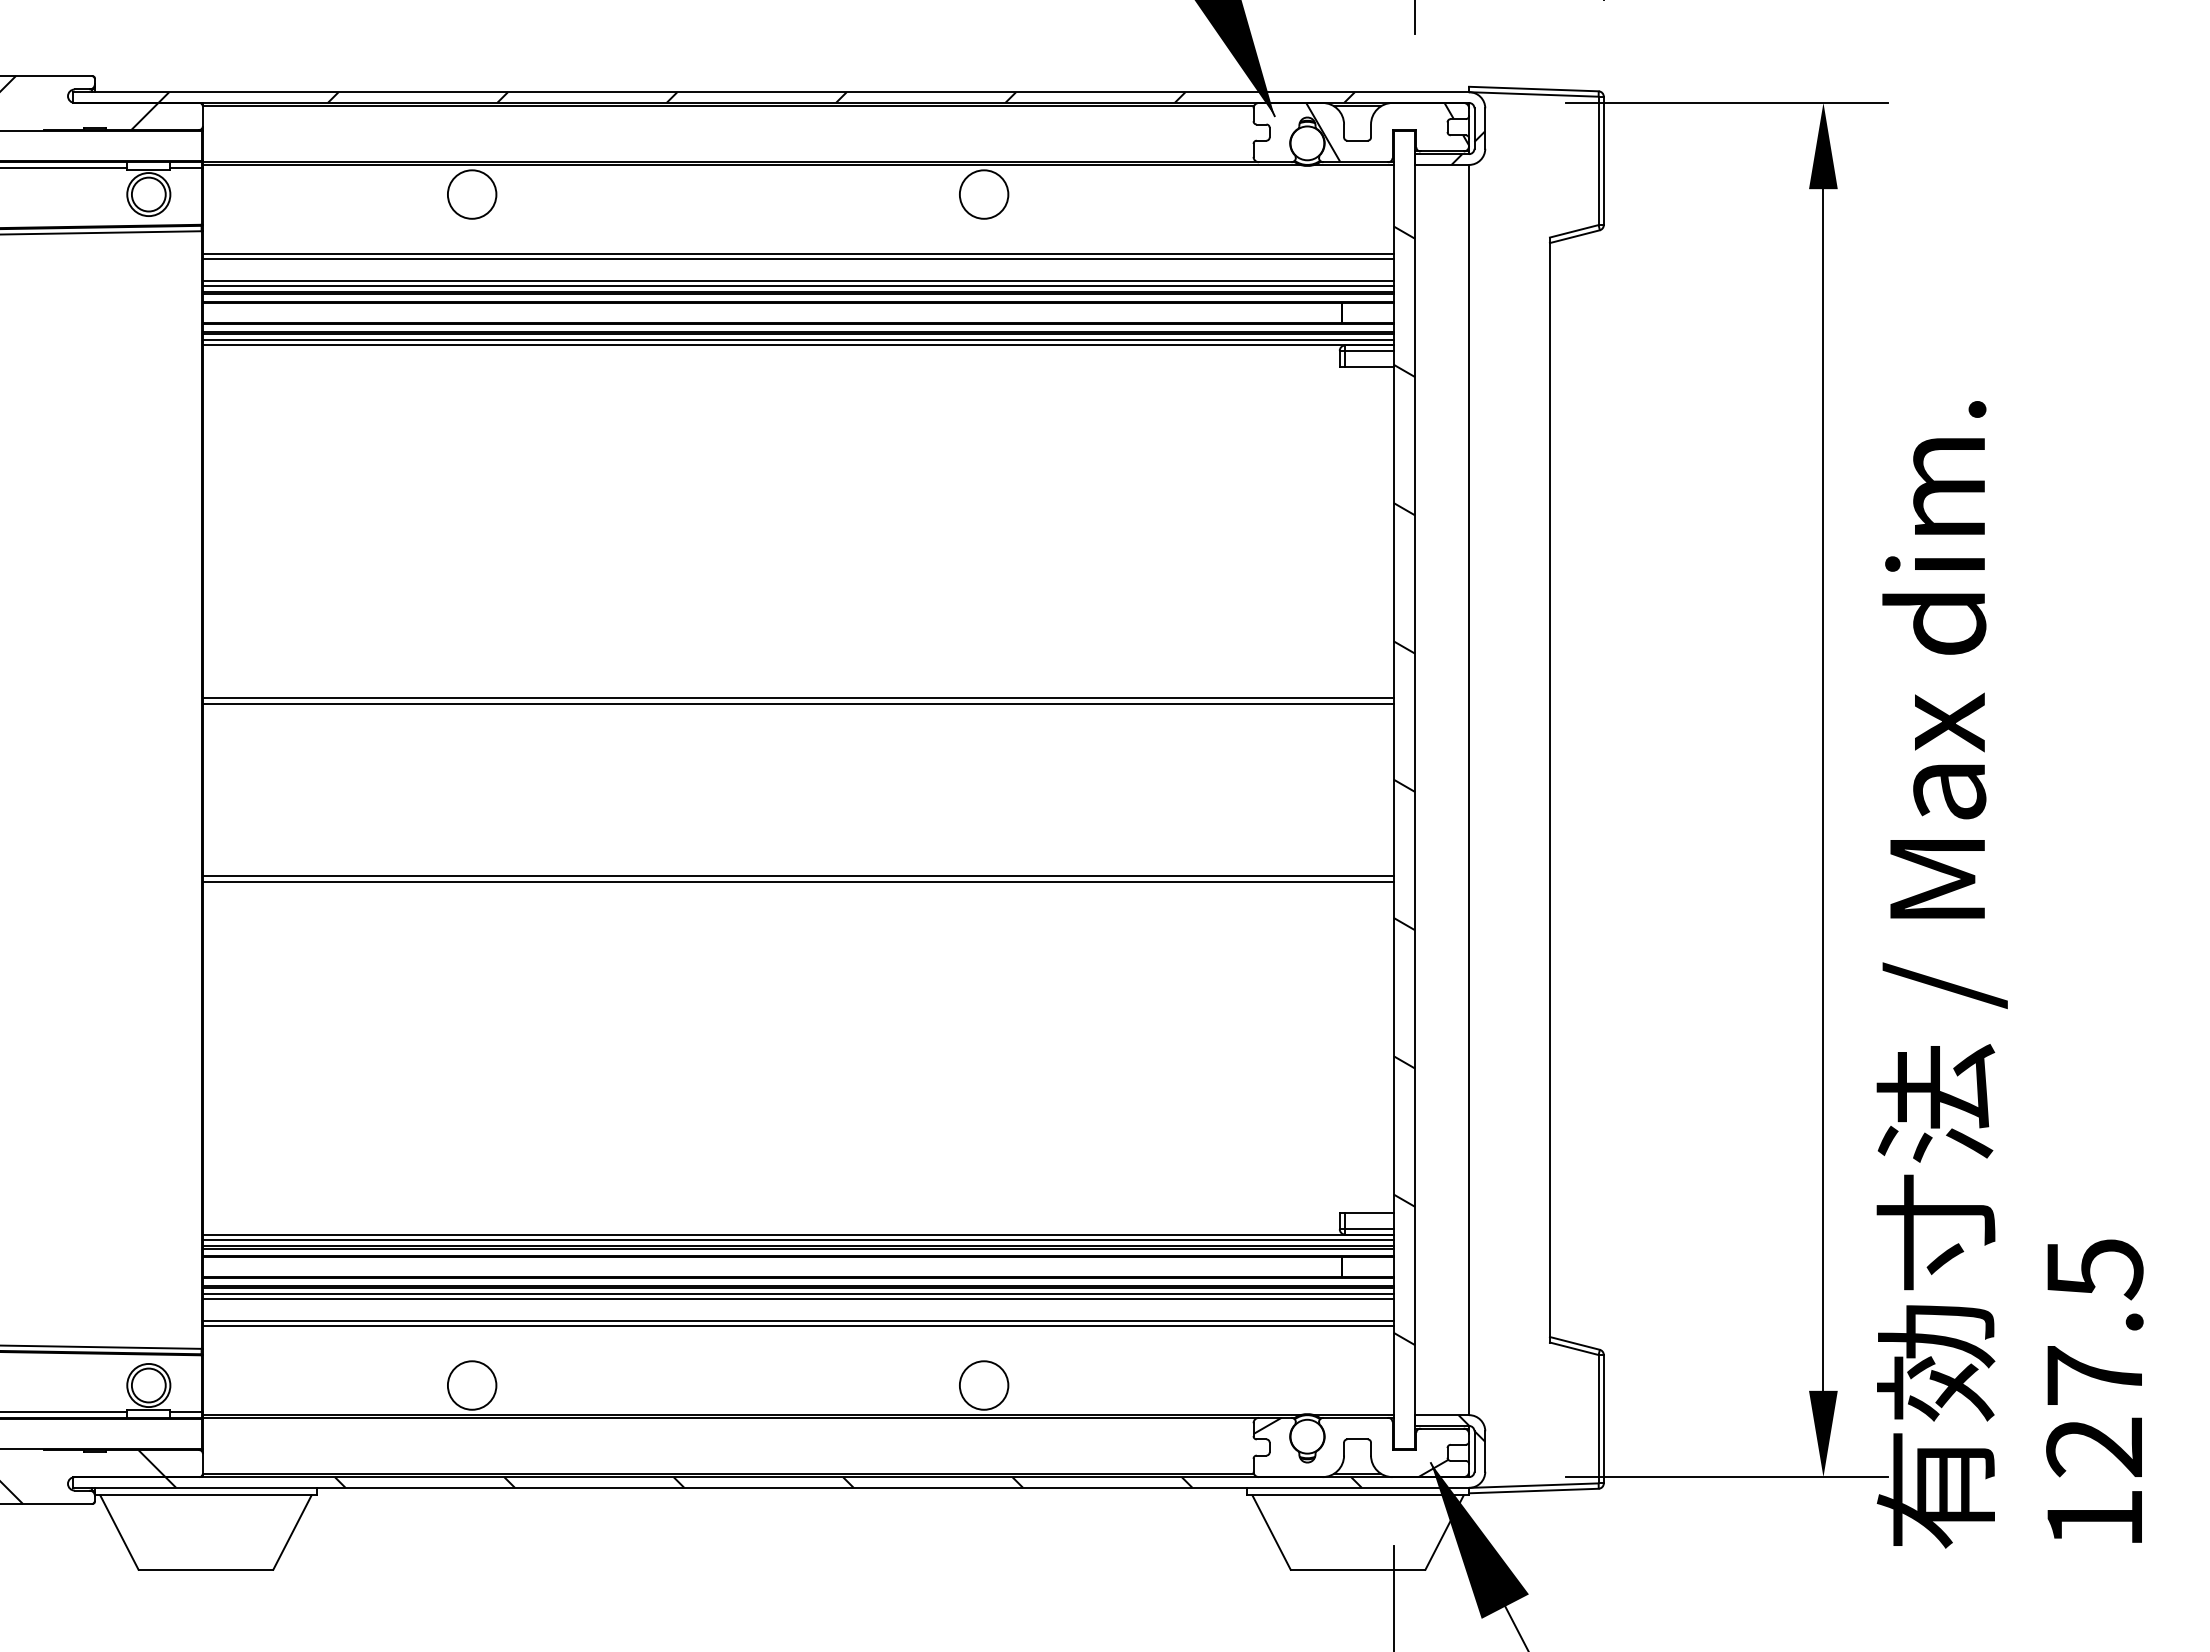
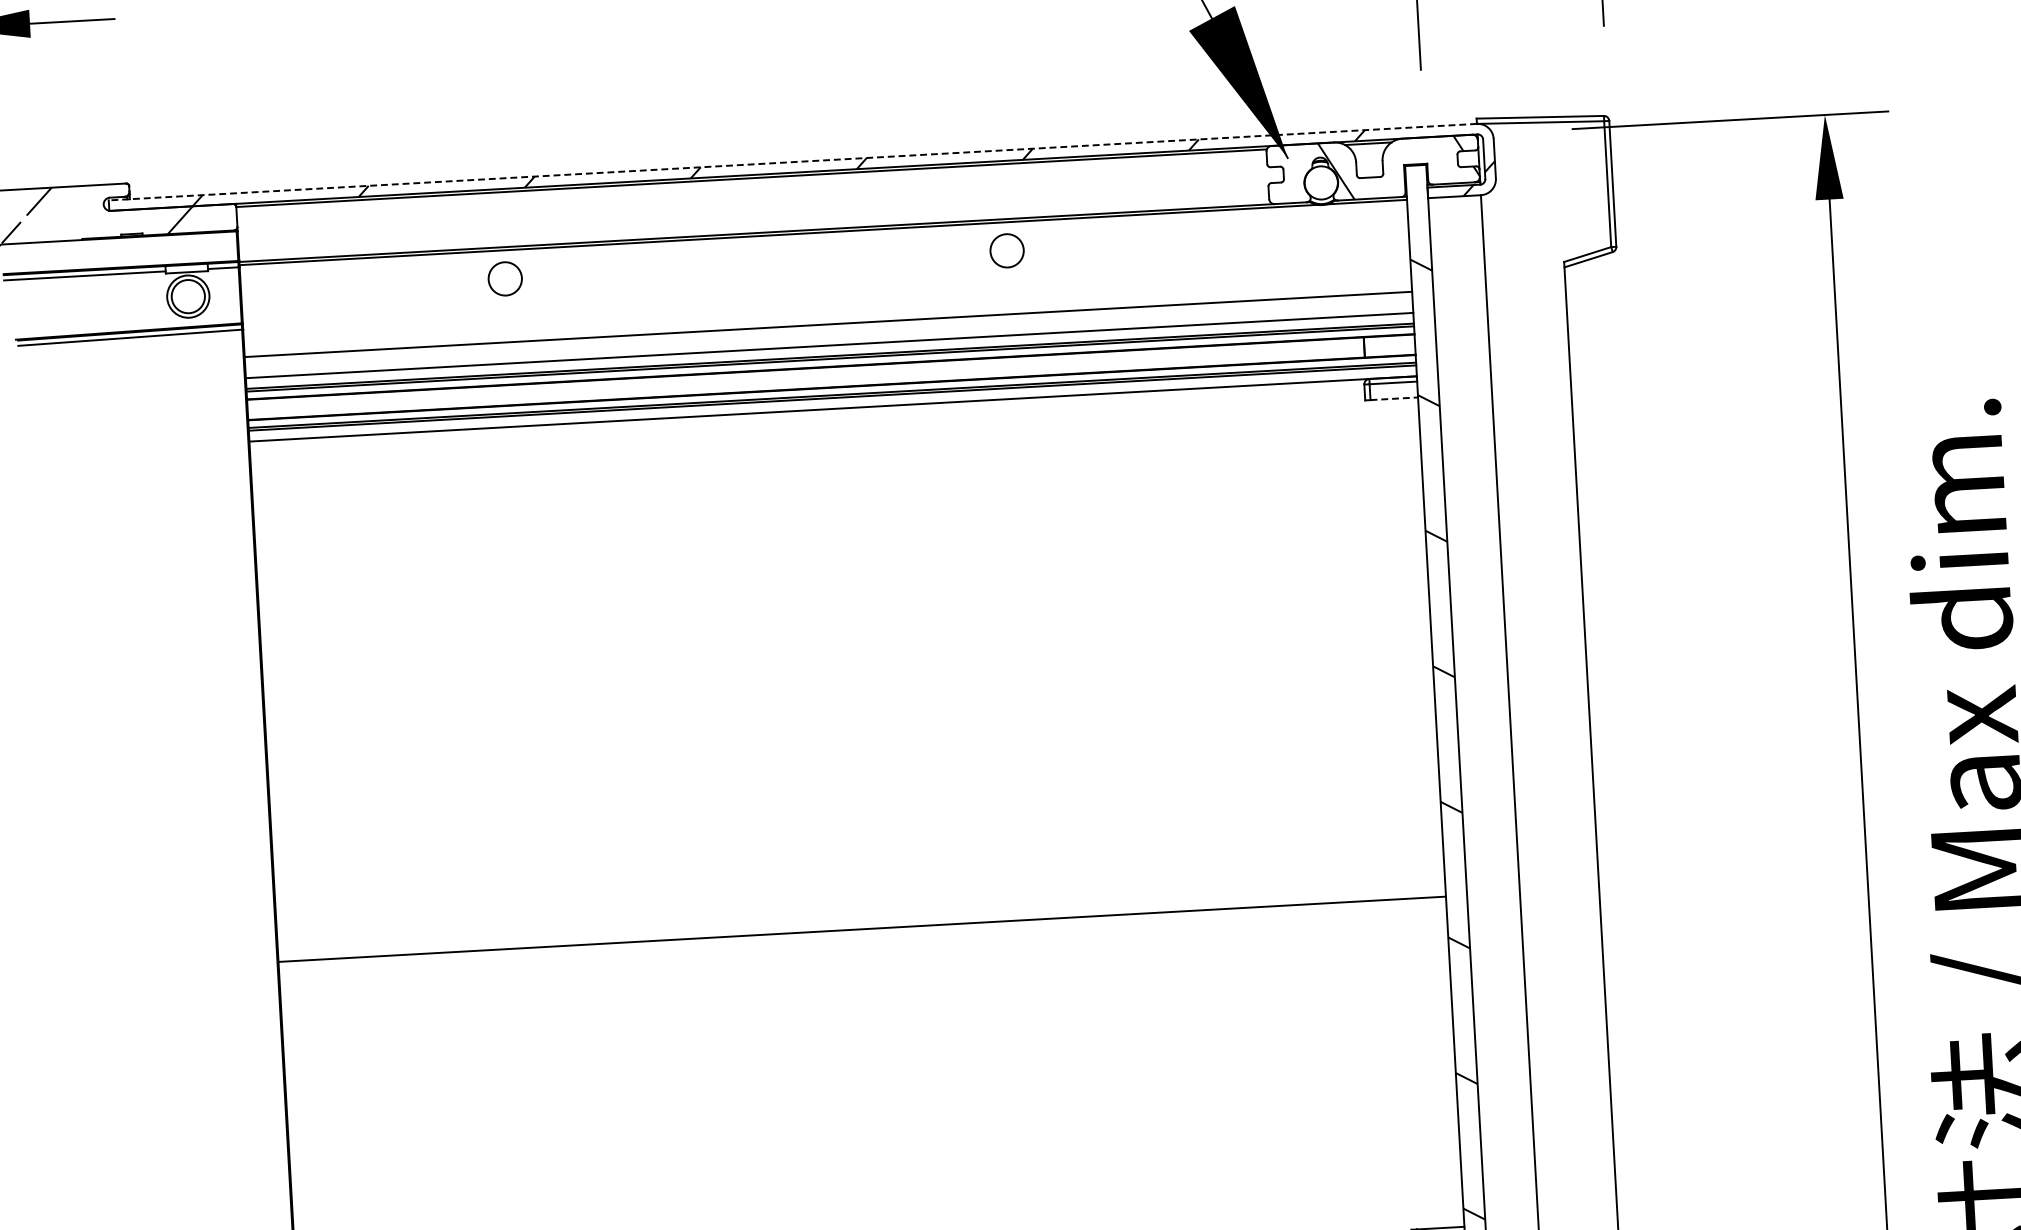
line: (771, 92) -> (793, 162), solid -> dashed
circle: (471, 194) -> (504, 278), size x0.7
circle: (983, 194) -> (1006, 250), size x0.7
line: (797, 253) -> (827, 318), removed
line: (797, 286) -> (829, 351), removed
line: (797, 340) -> (832, 404), removed
line: (1369, 367) -> (1394, 399), solid -> dashed
line: (797, 698) -> (851, 755), removed
line: (797, 703) -> (852, 759), removed
line: (797, 881) -> (861, 934), removed

